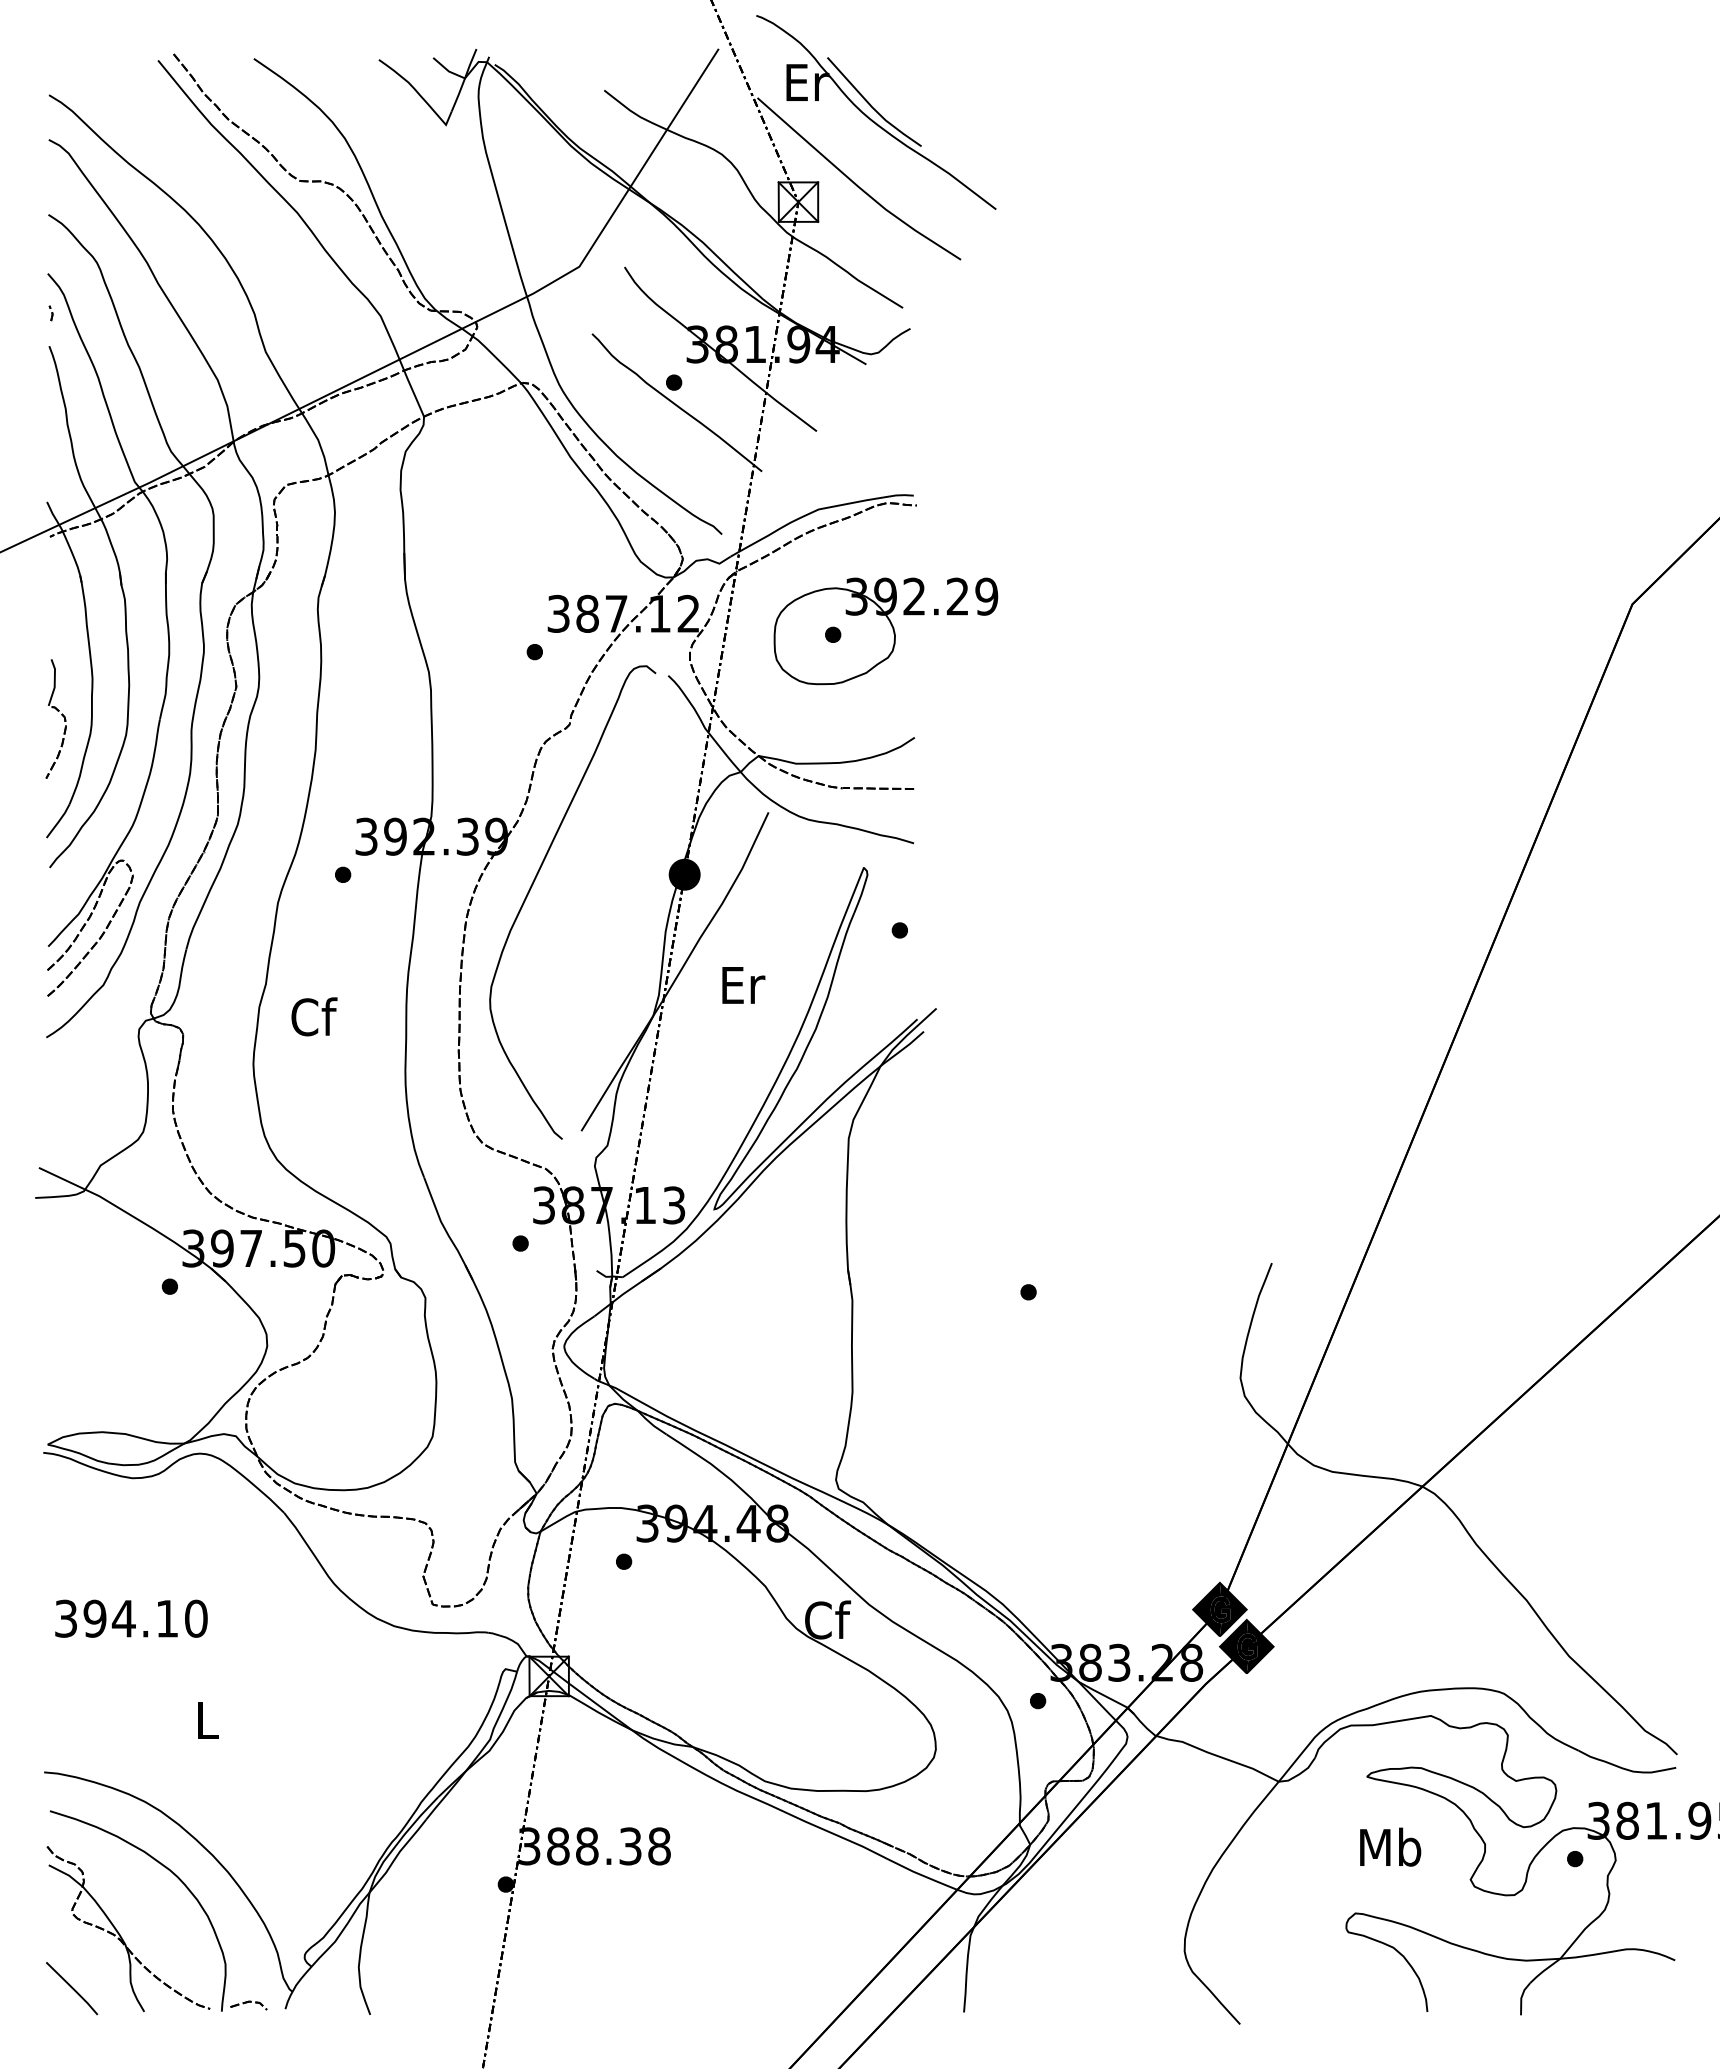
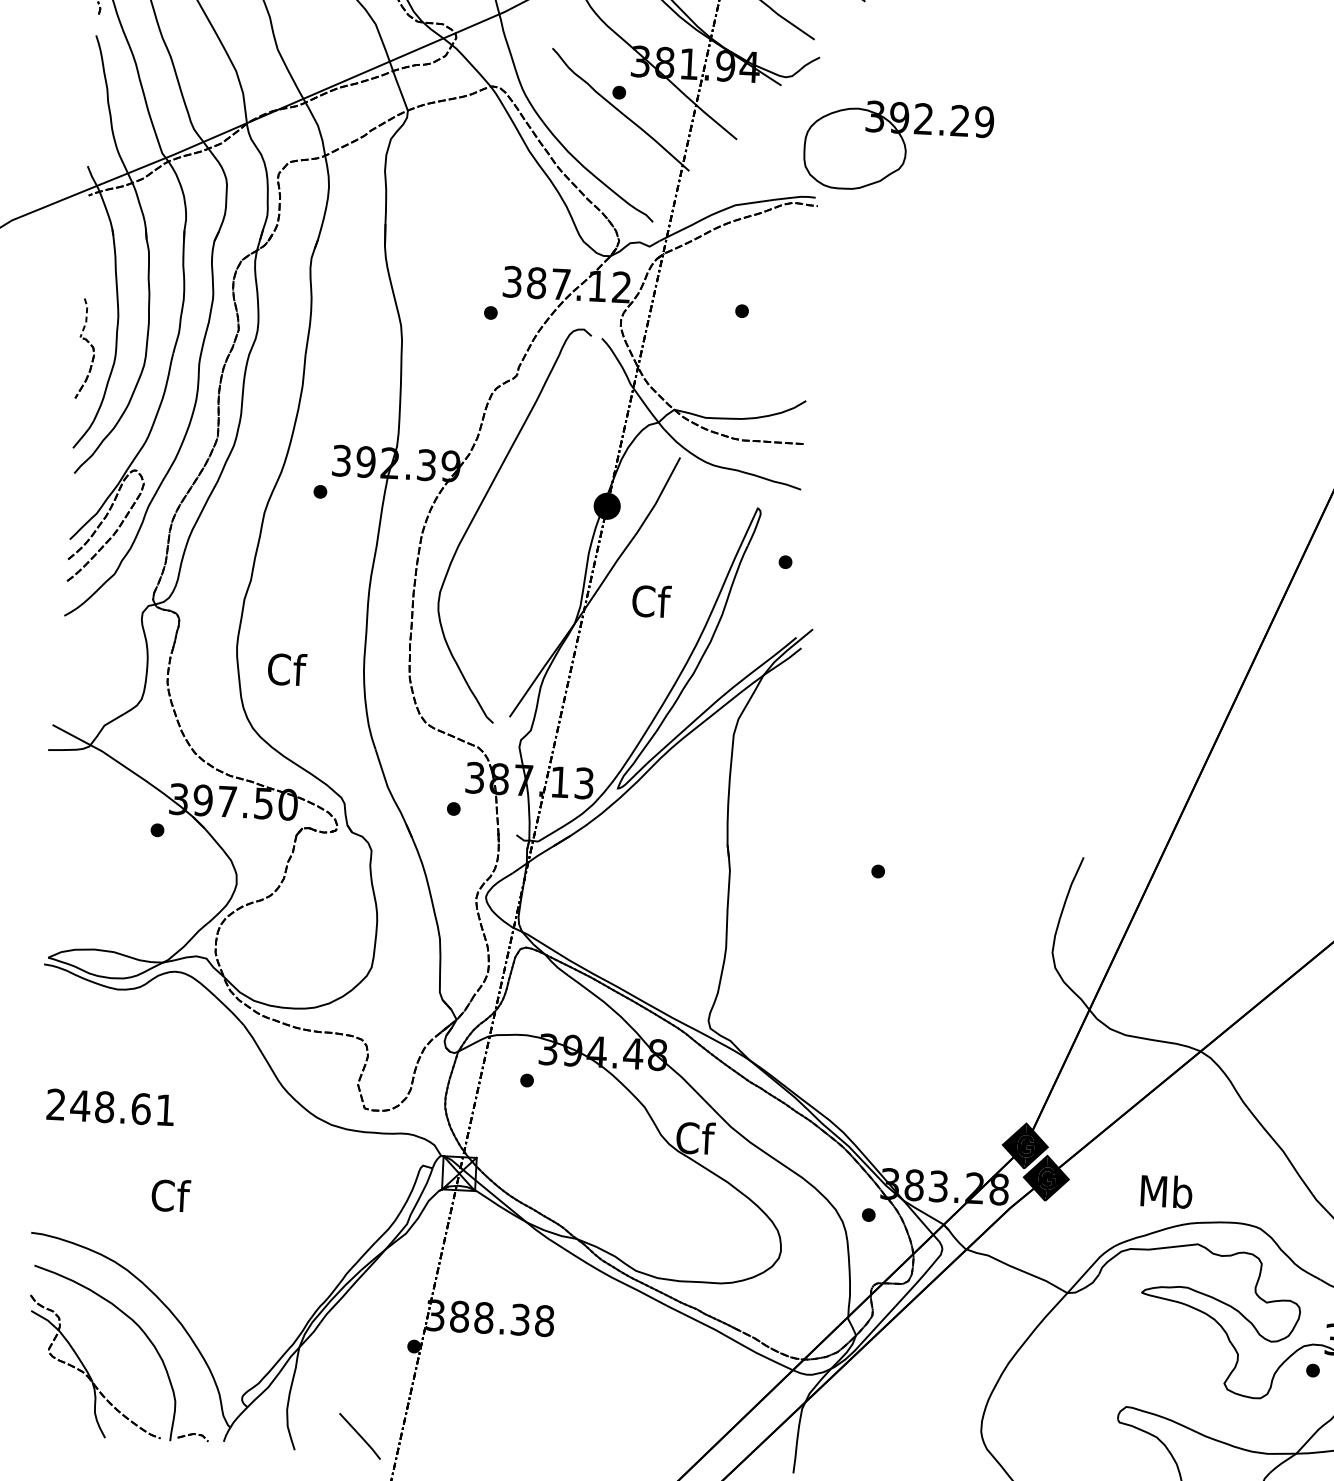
part: (885, 631) -> (897, 147), moved
line: (54, 682) -> (86, 318), solid -> dashed
text: (743, 984) -> (651, 600), Er -> Cf
text: (314, 1016) -> (287, 669), moved
text: (131, 1618) -> (111, 1107), 394.10 -> 248.61
text: (208, 1719) -> (171, 1195), L -> Cf
text: (1390, 1846) -> (1166, 1191), moved
line: (72, 1988) -> (360, 1436), moved

